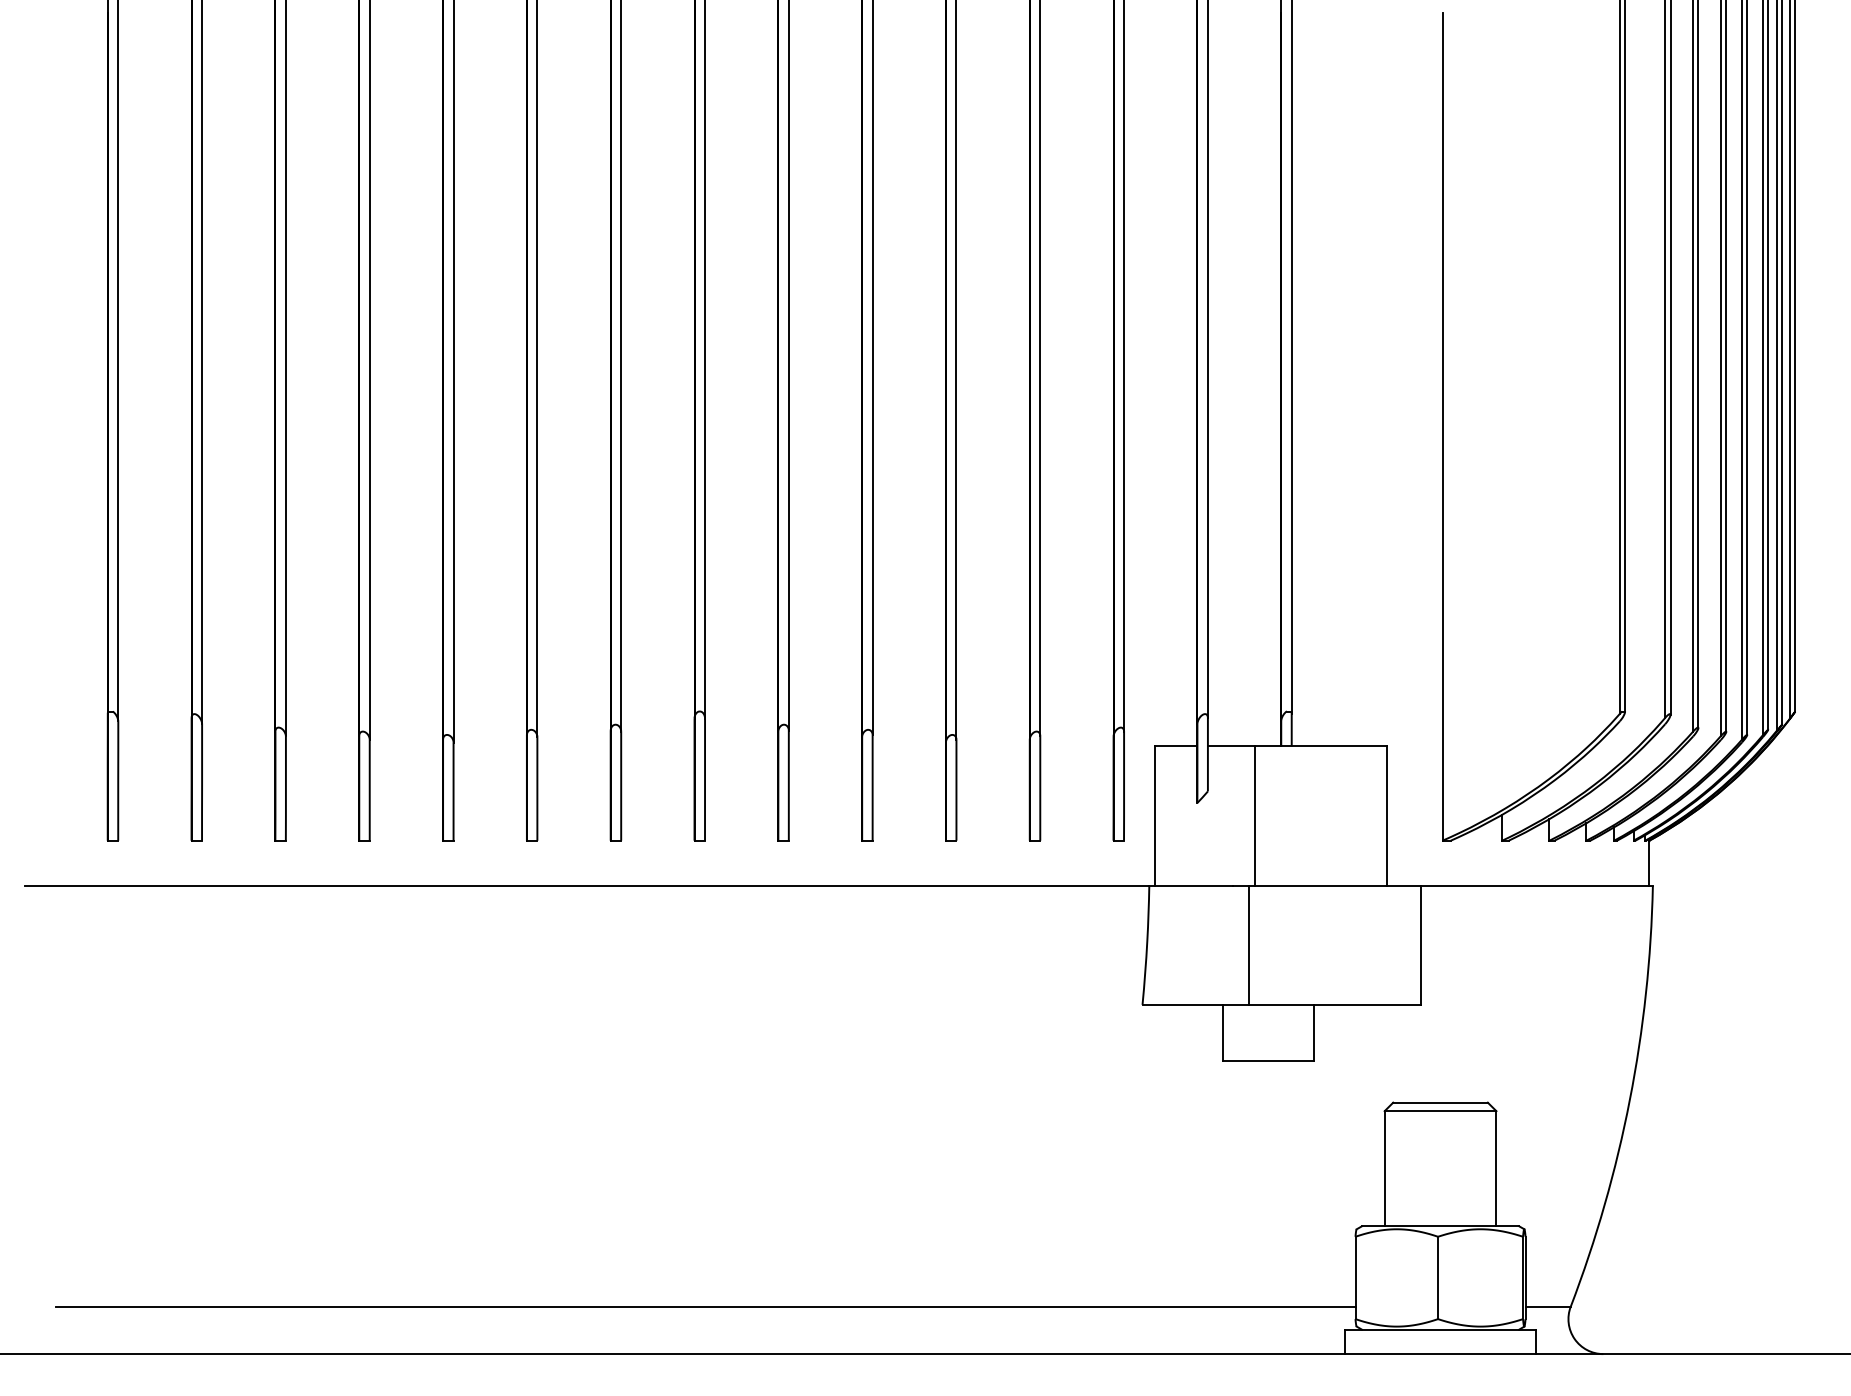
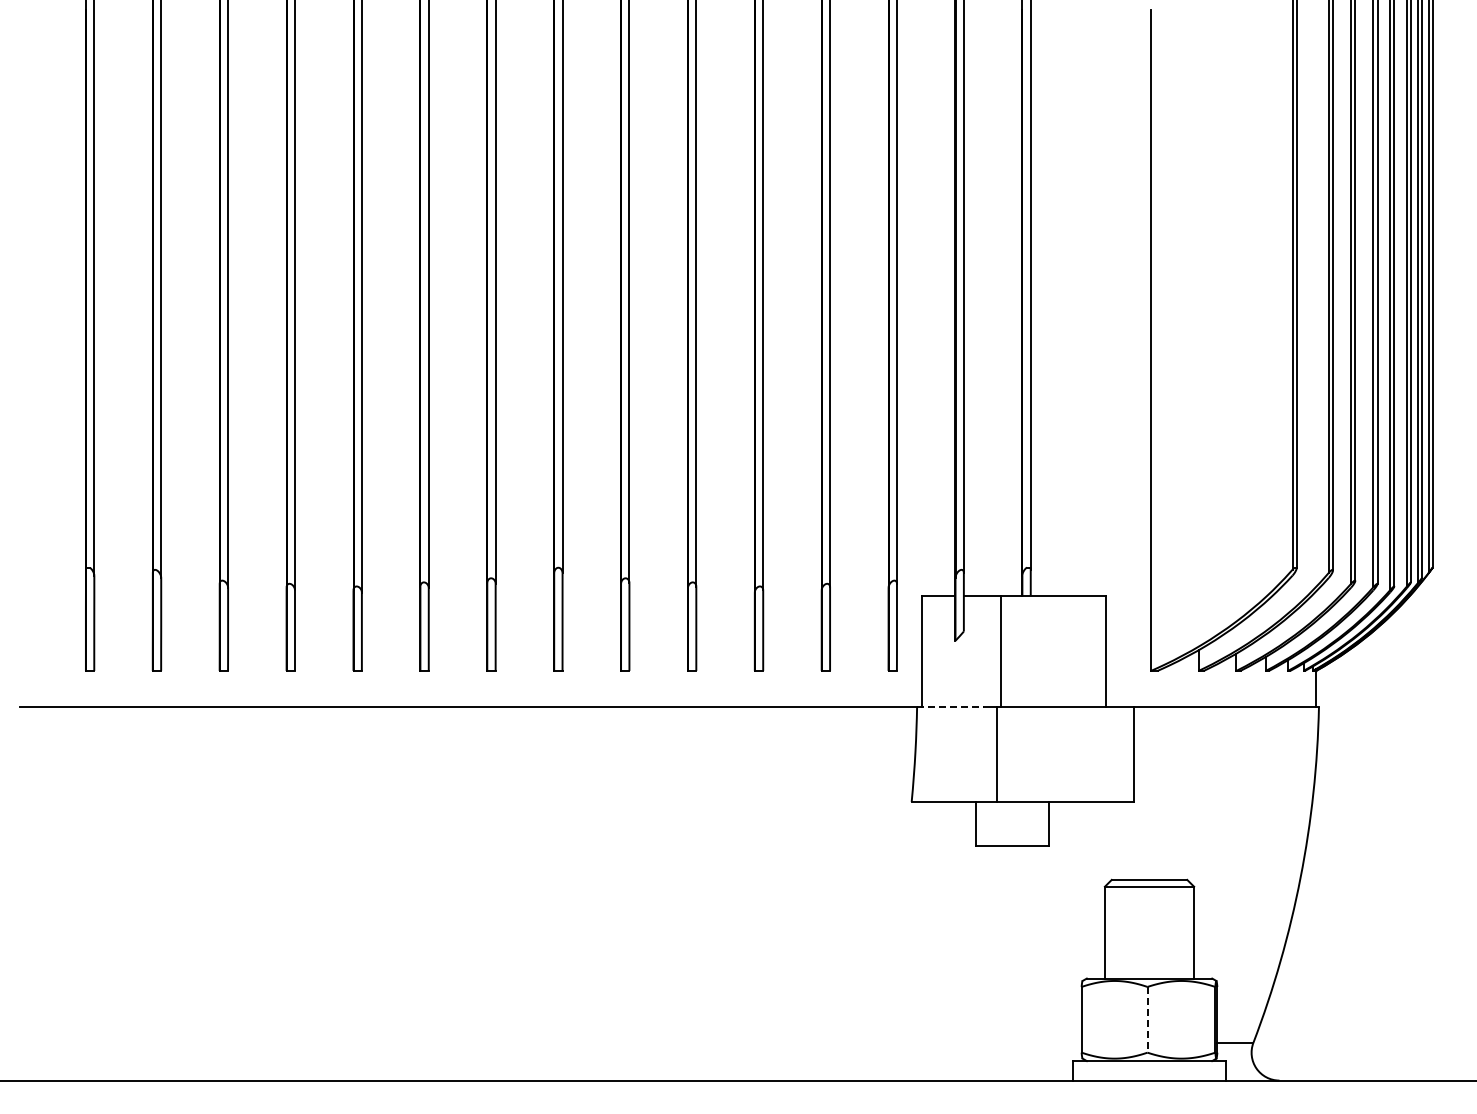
line: (1191, 886) -> (950, 707), solid -> dashed
line: (1438, 1277) -> (1147, 1019), solid -> dashed
line: (704, 1306) -> (562, 1042), removed

